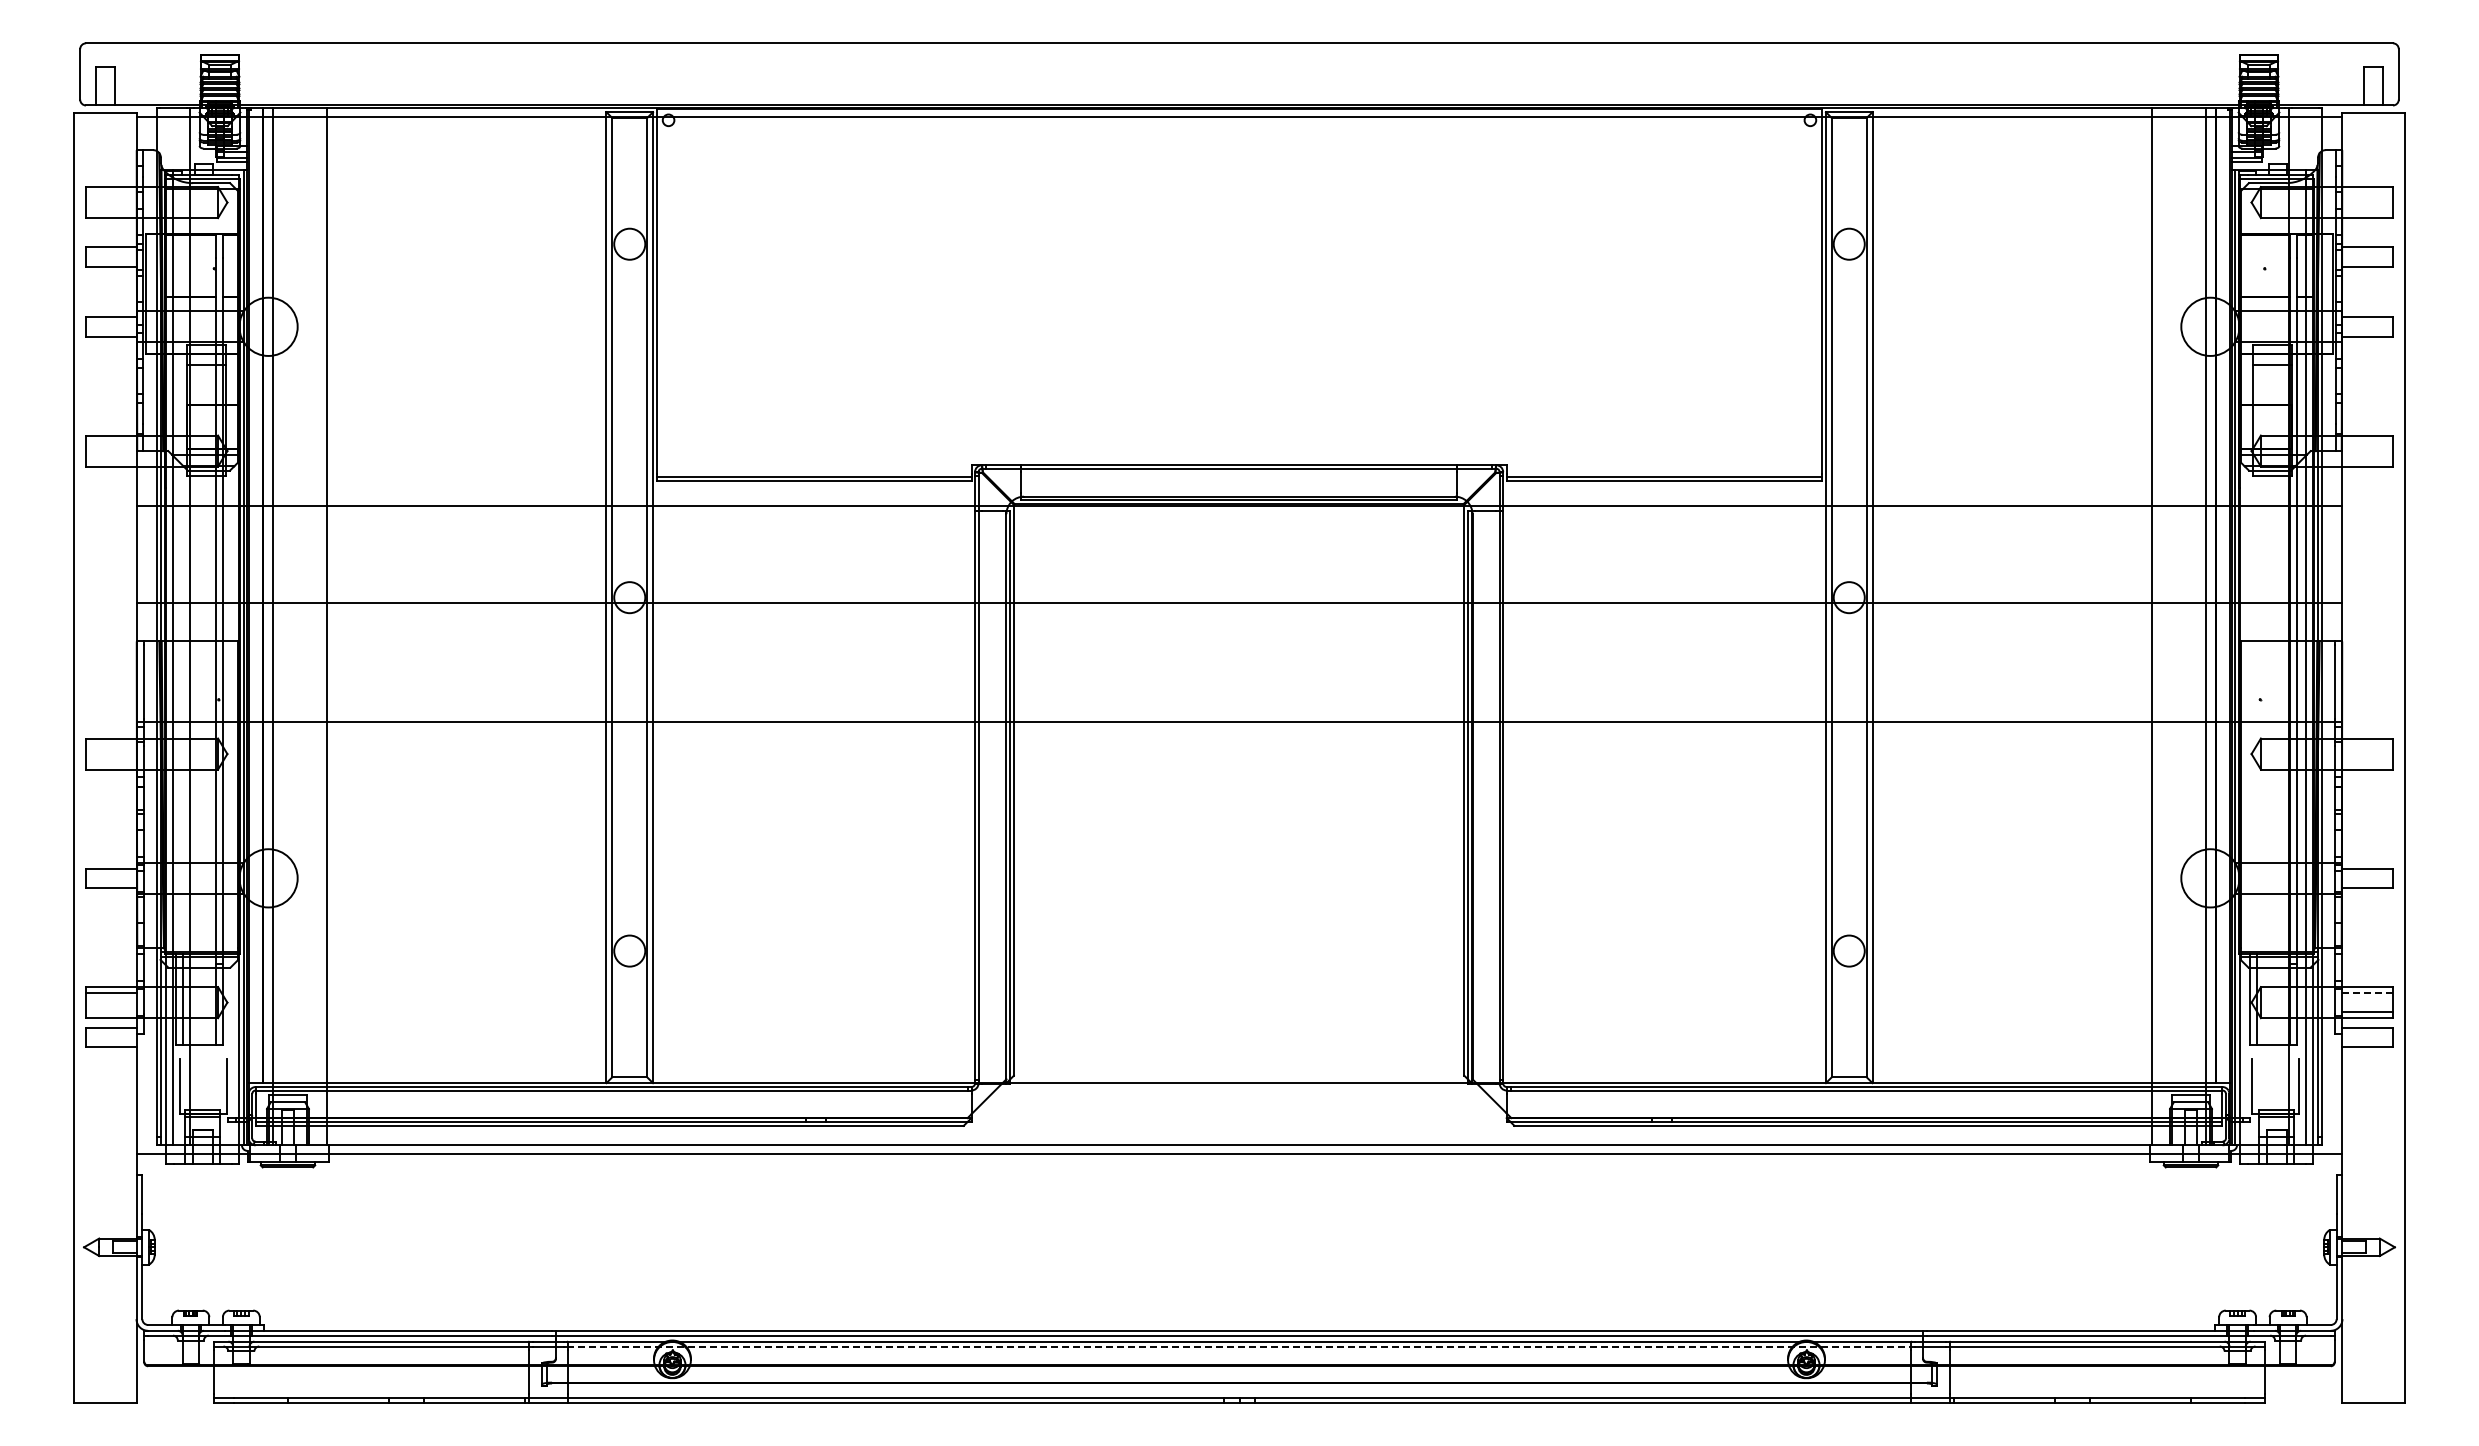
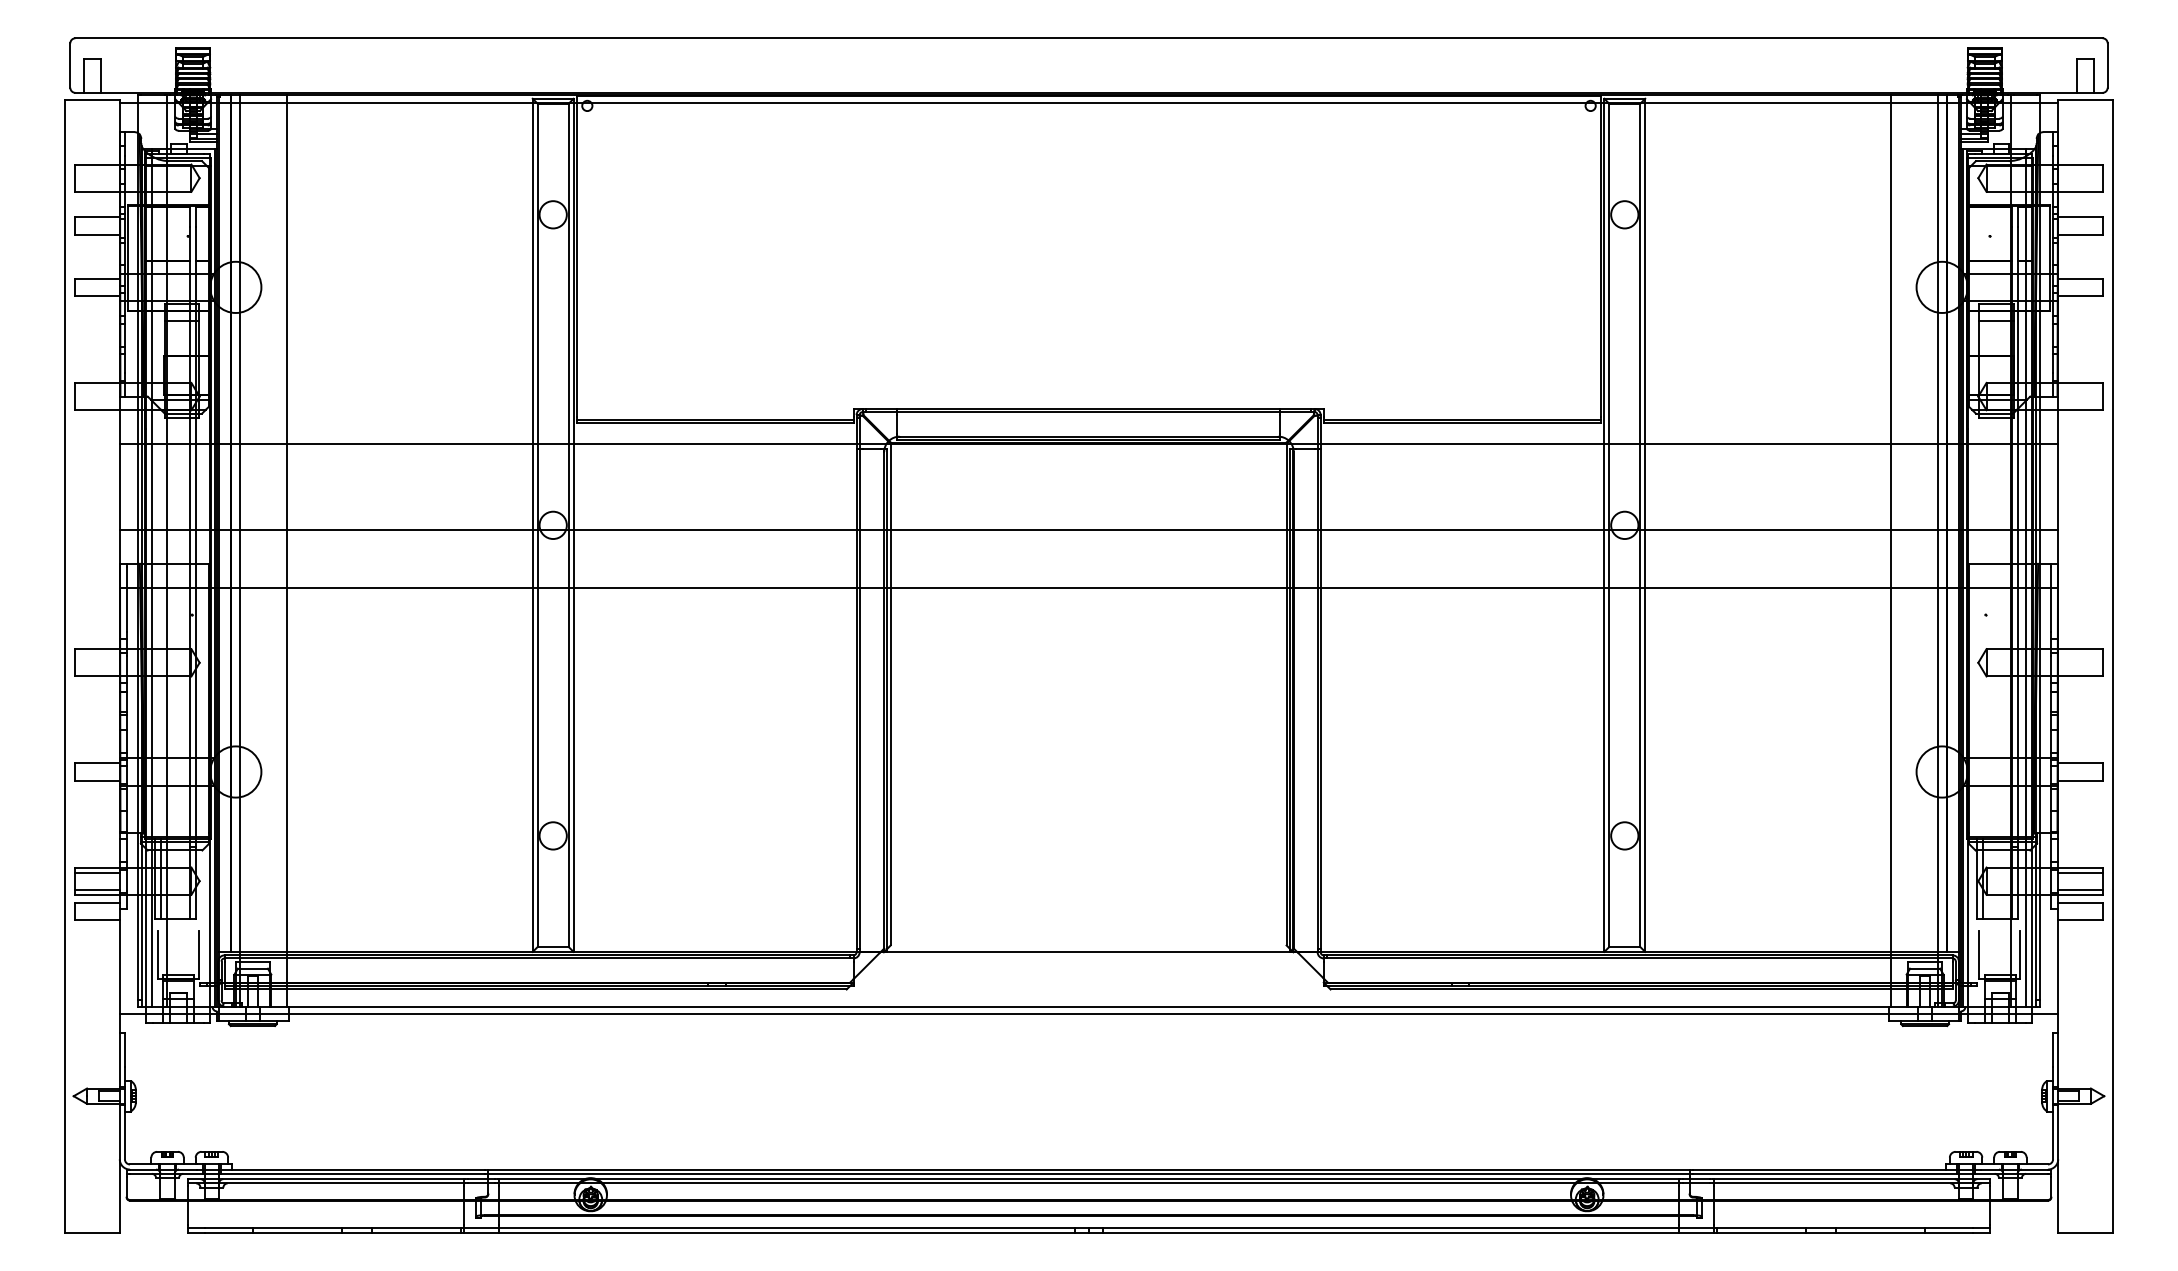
line: (1239, 721) -> (1089, 587), moved
line: (2367, 992) -> (2080, 872), dashed -> solid
line: (111, 1012) -> (97, 889), added
line: (1239, 1346) -> (1089, 1183), dashed -> solid

